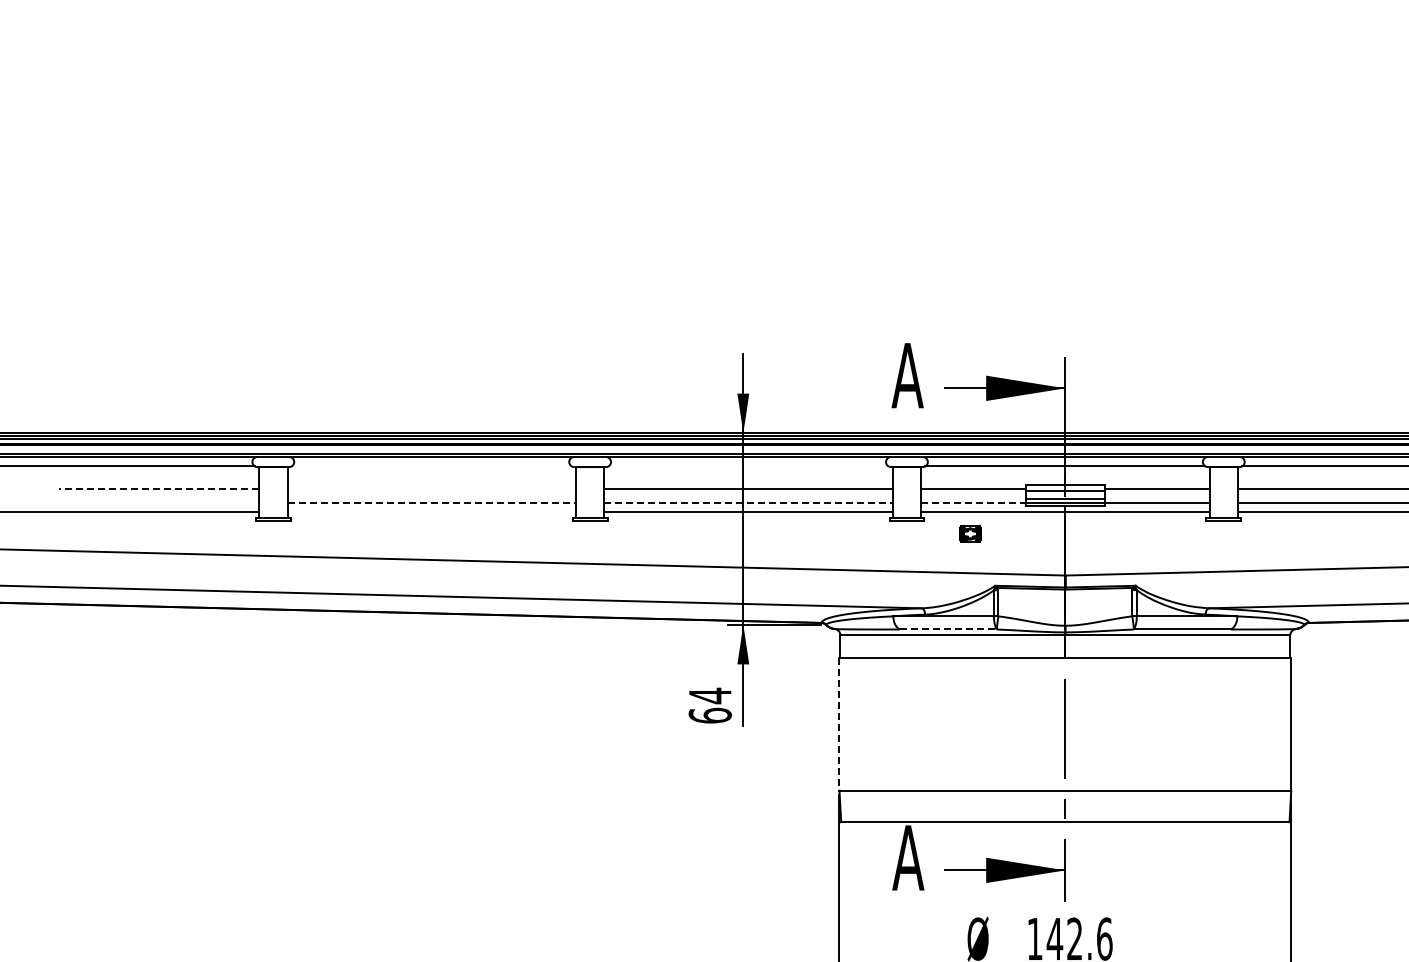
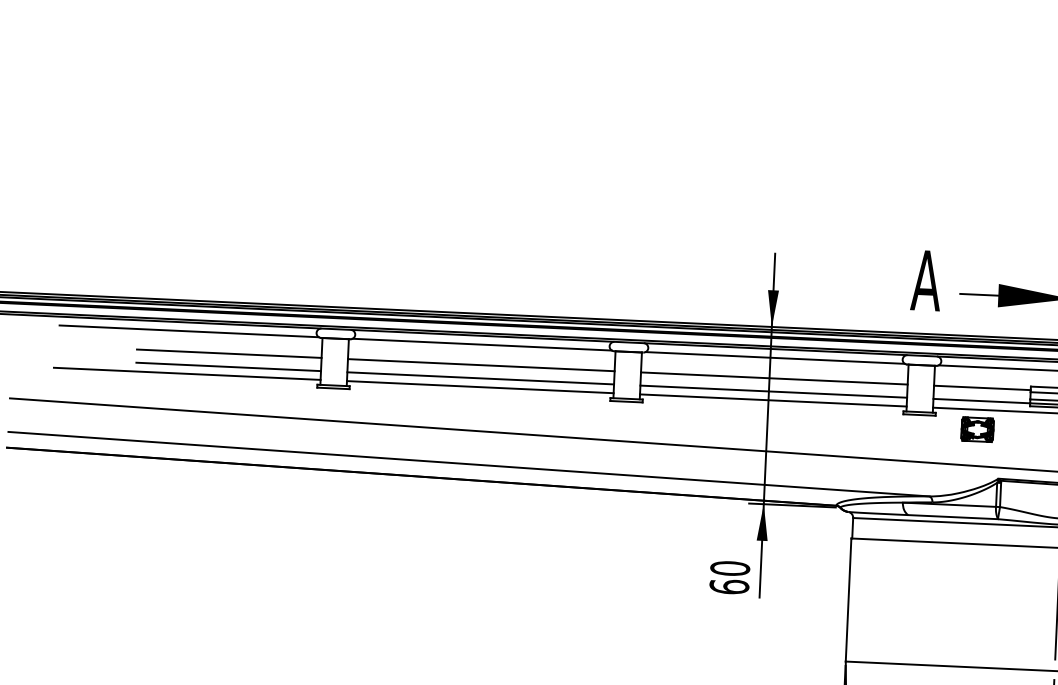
line: (431, 466) -> (482, 344), added
line: (748, 466) -> (775, 357), added
line: (159, 488) -> (229, 353), dashed -> solid
line: (431, 488) -> (481, 365), added
line: (159, 502) -> (228, 366), added
line: (432, 502) -> (481, 378), dashed -> solid
line: (749, 502) -> (774, 391), dashed -> solid
line: (973, 502) -> (981, 400), dashed -> solid
line: (431, 512) -> (480, 387), added
part: (970, 533) -> (977, 429), size x1.67
line: (948, 629) -> (953, 517), dashed -> solid
text: (709, 695) -> (729, 568), 64 -> 60
line: (839, 724) -> (848, 600), dashed -> solid

